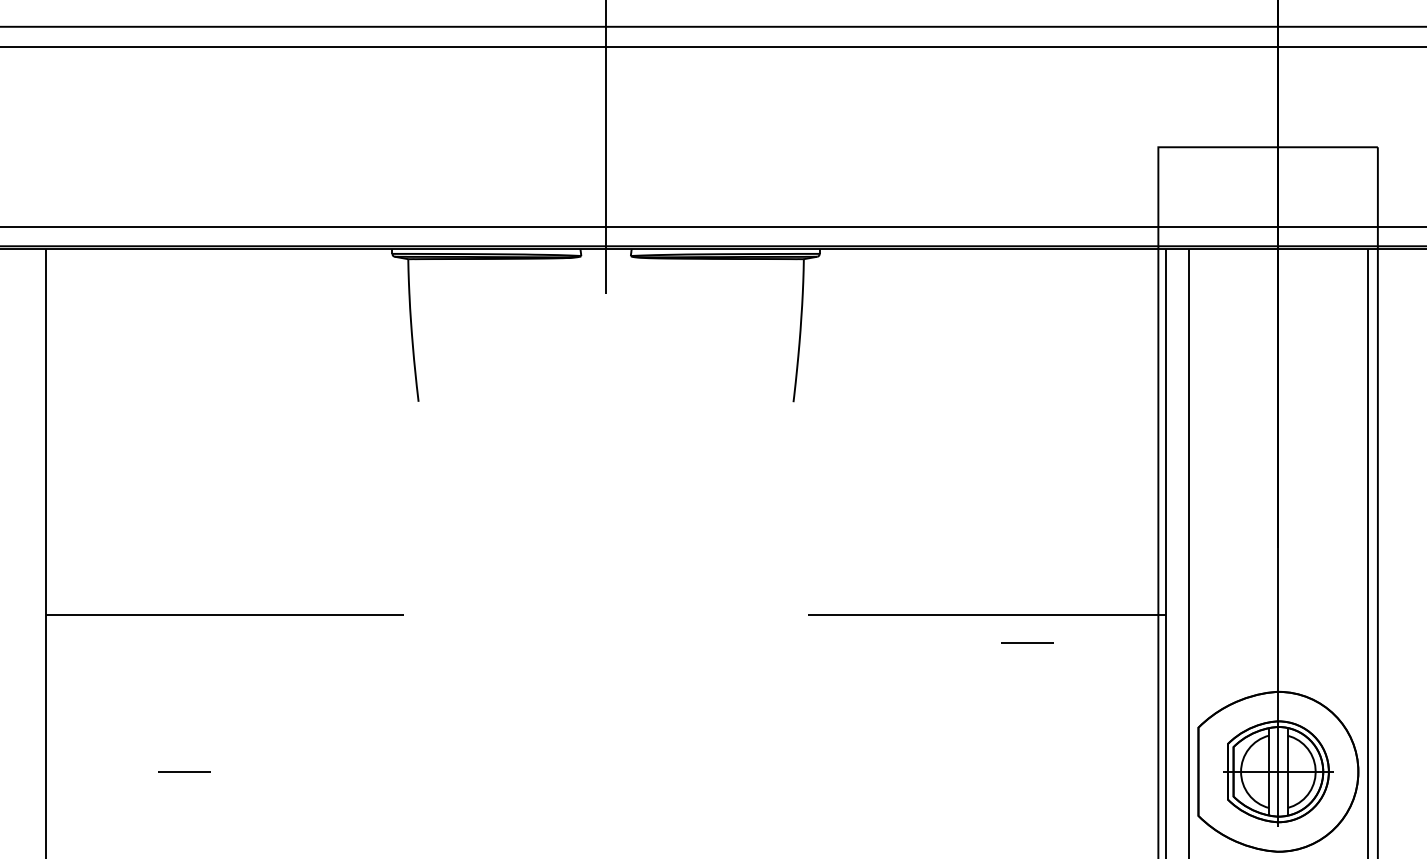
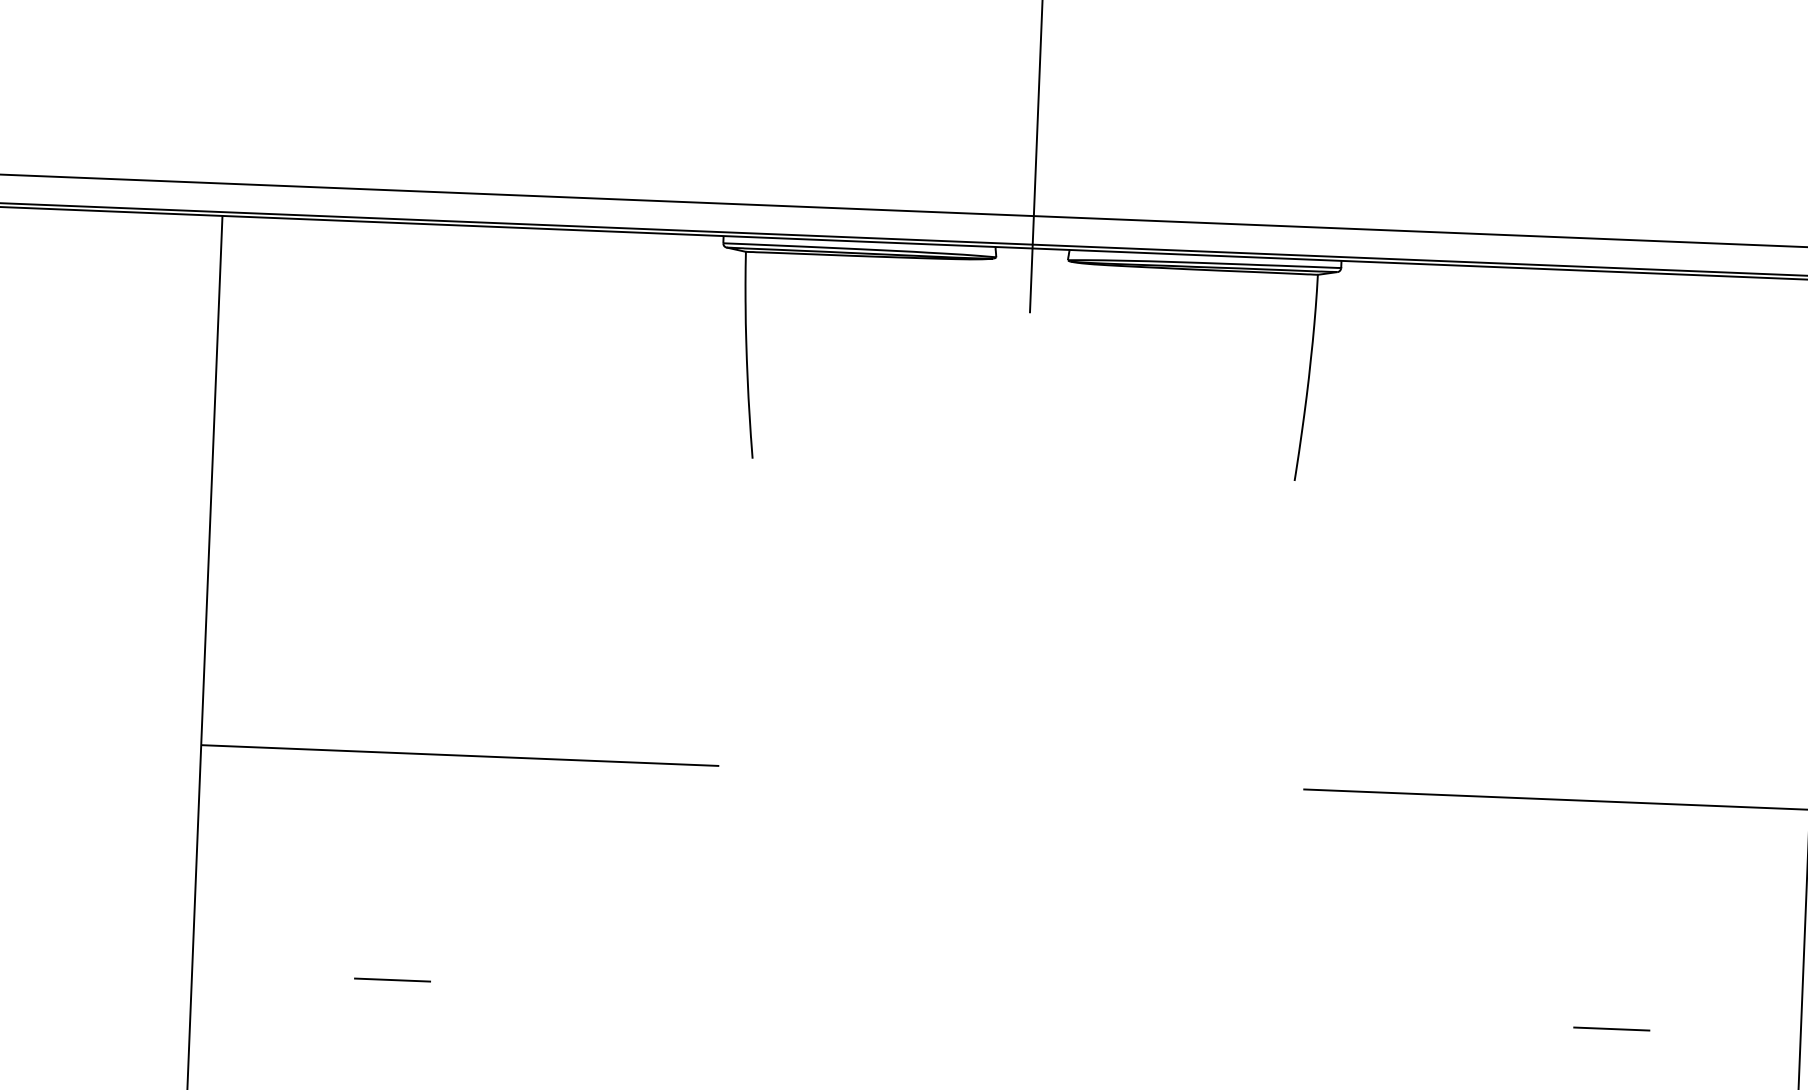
line: (1027, 642) -> (1611, 1028), moved

